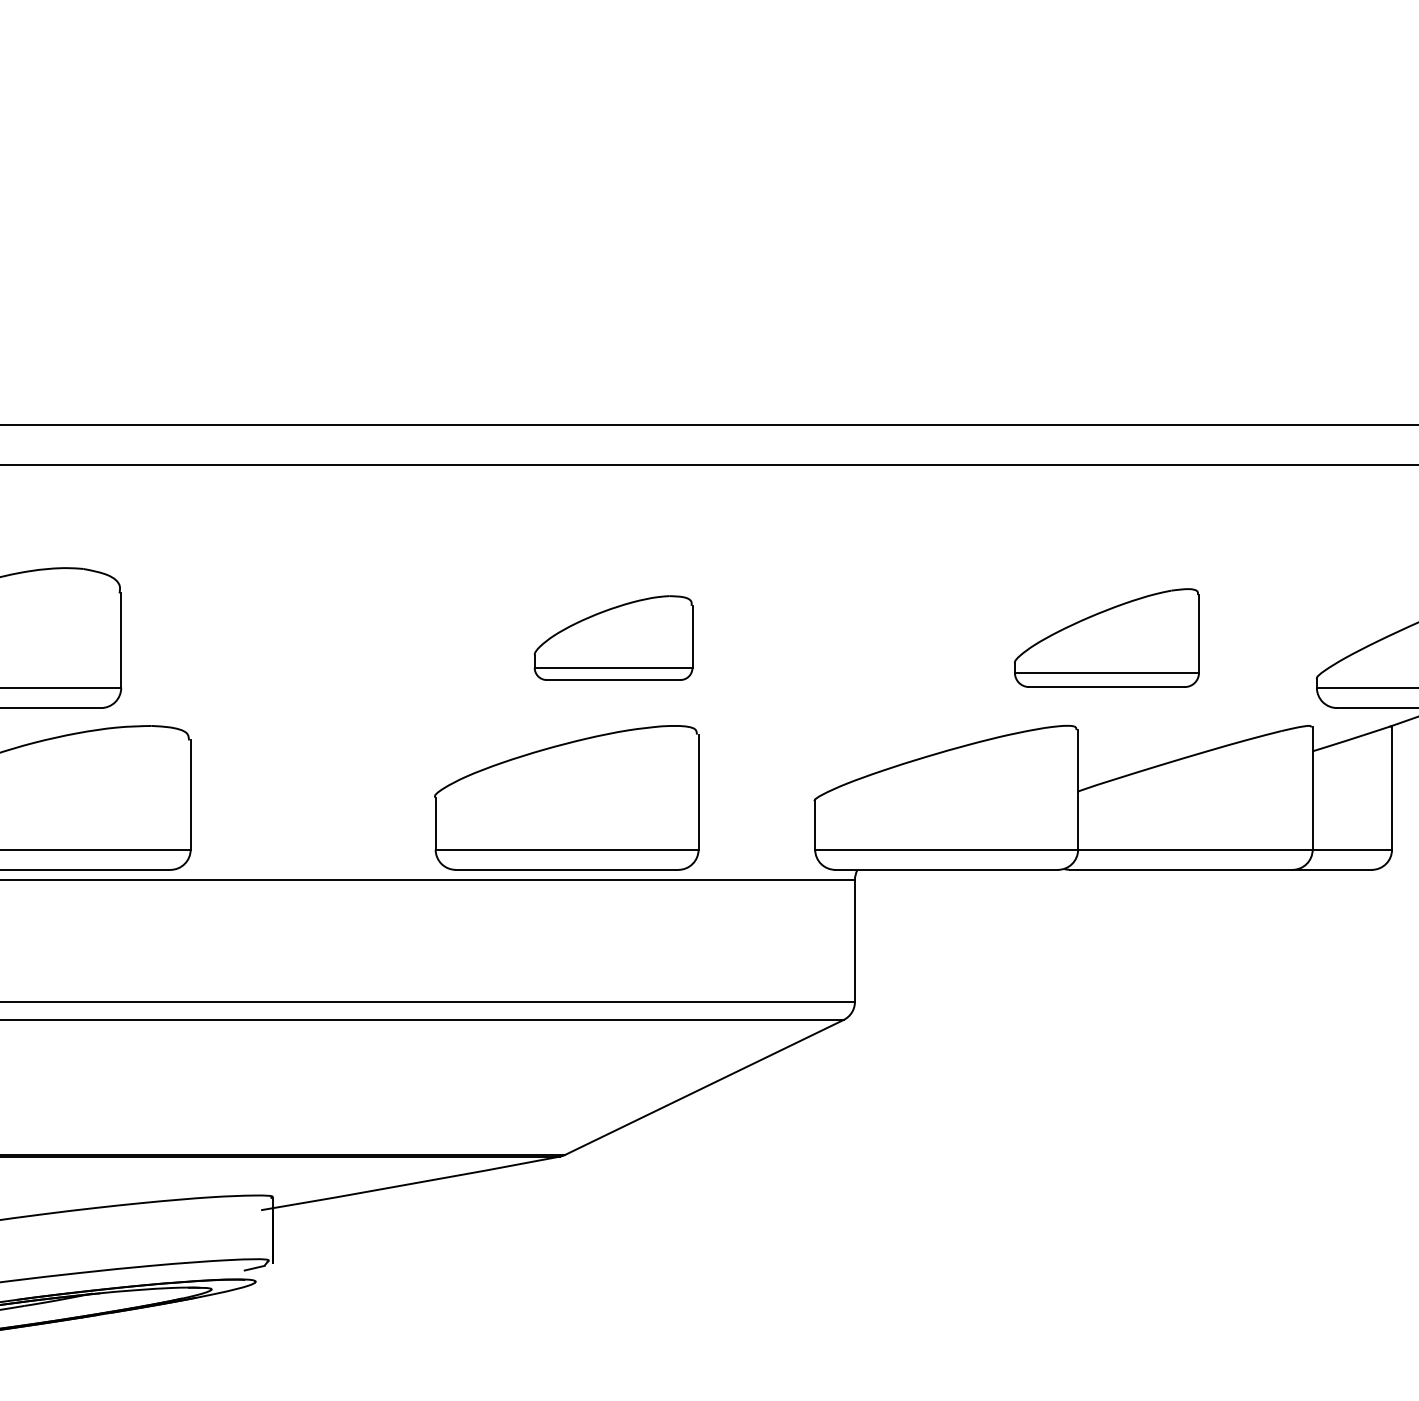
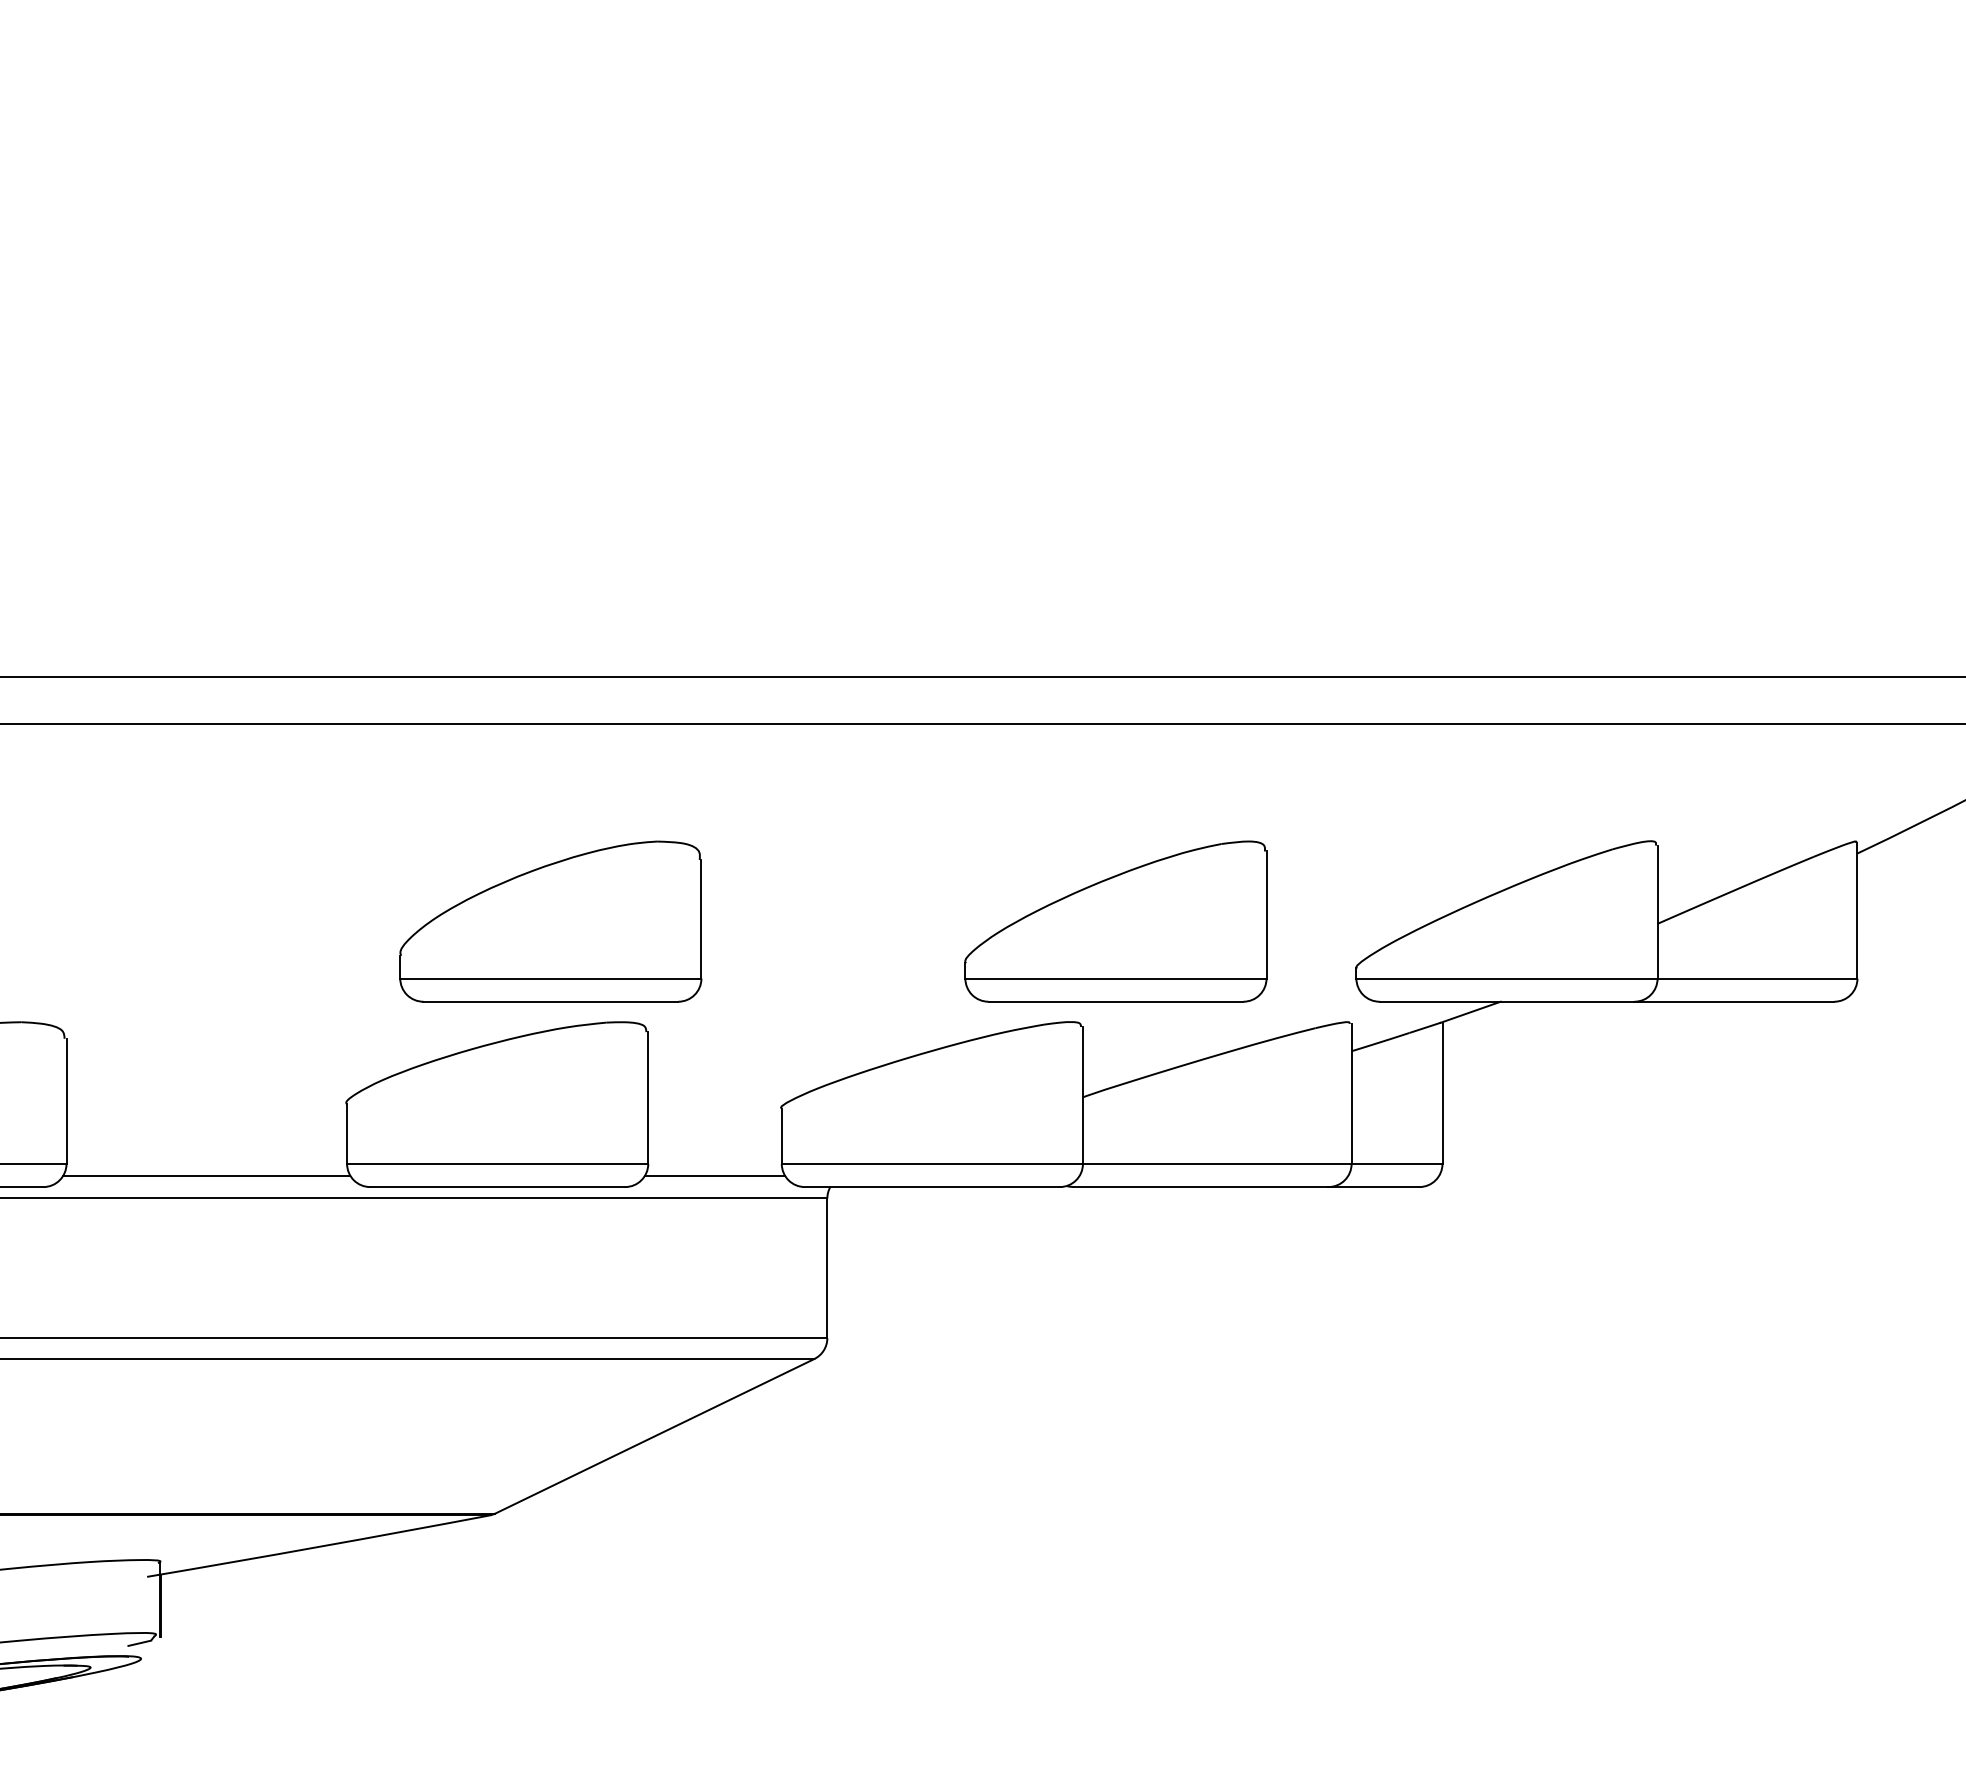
part: (613, 638) -> (550, 921), size x1.67
part: (1106, 638) -> (1115, 921), size x1.43
line: (312, 859) -> (206, 1175), added
line: (756, 859) -> (714, 1175), added

